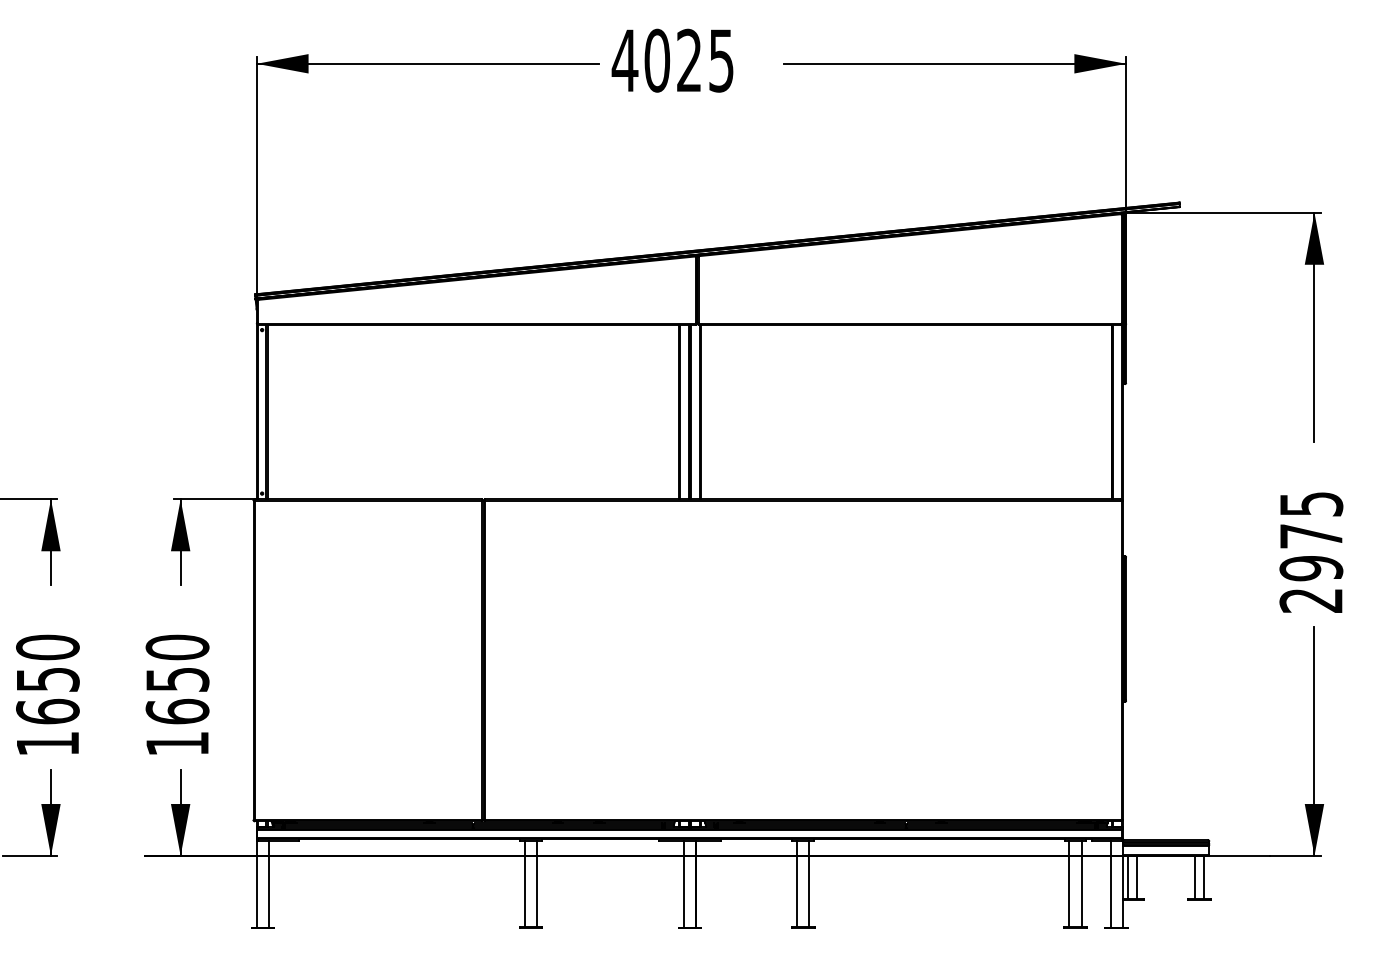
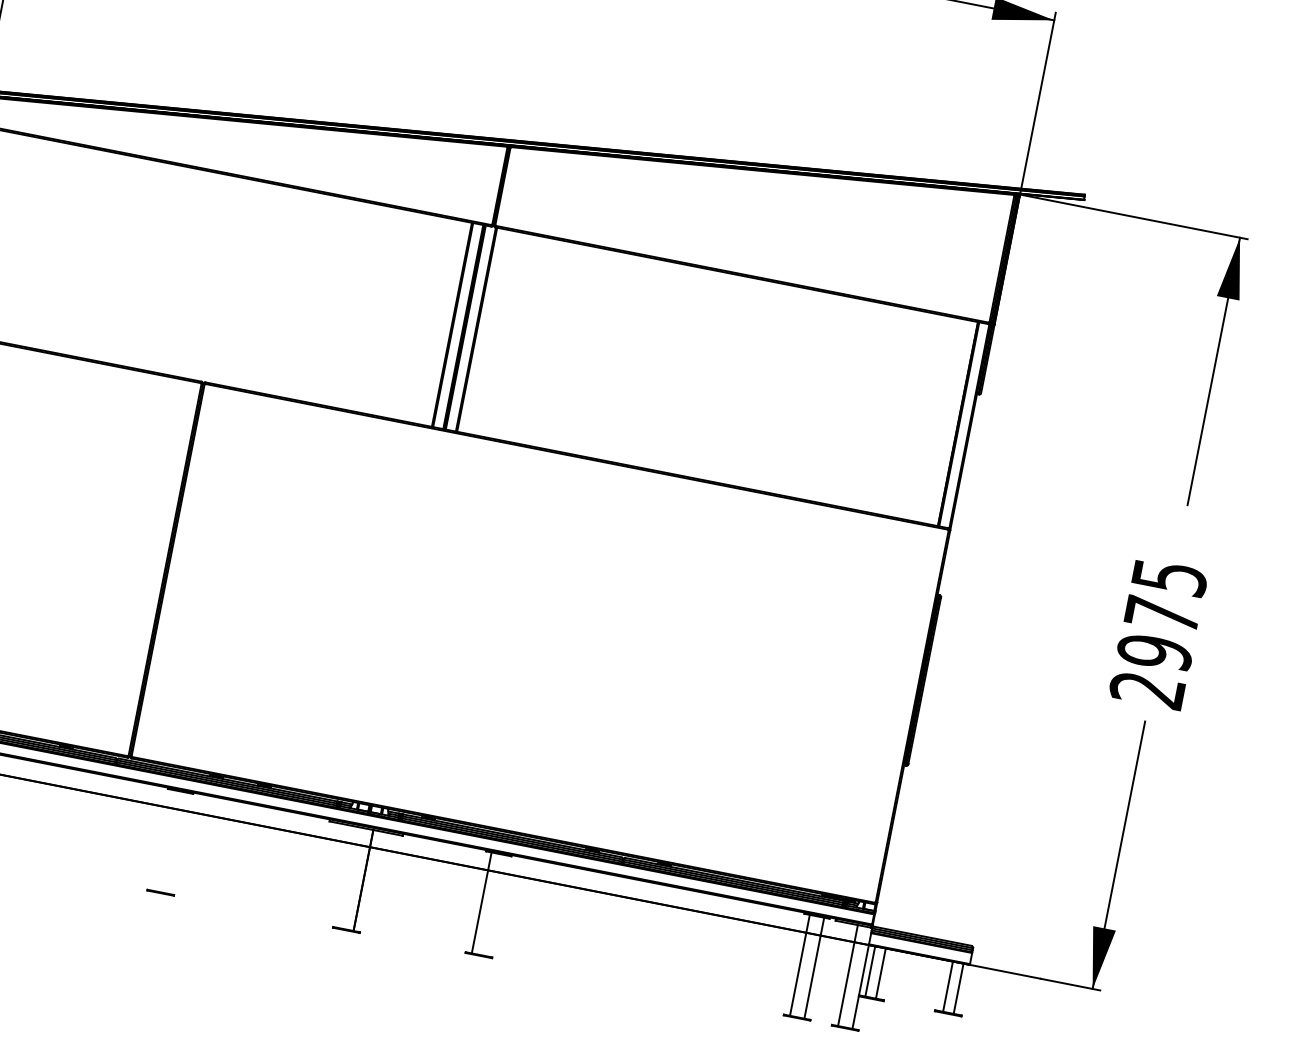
line: (524, 883) -> (163, 840), removed
line: (537, 883) -> (178, 843), removed
line: (809, 883) -> (496, 905), removed
line: (683, 884) -> (348, 877), removed

